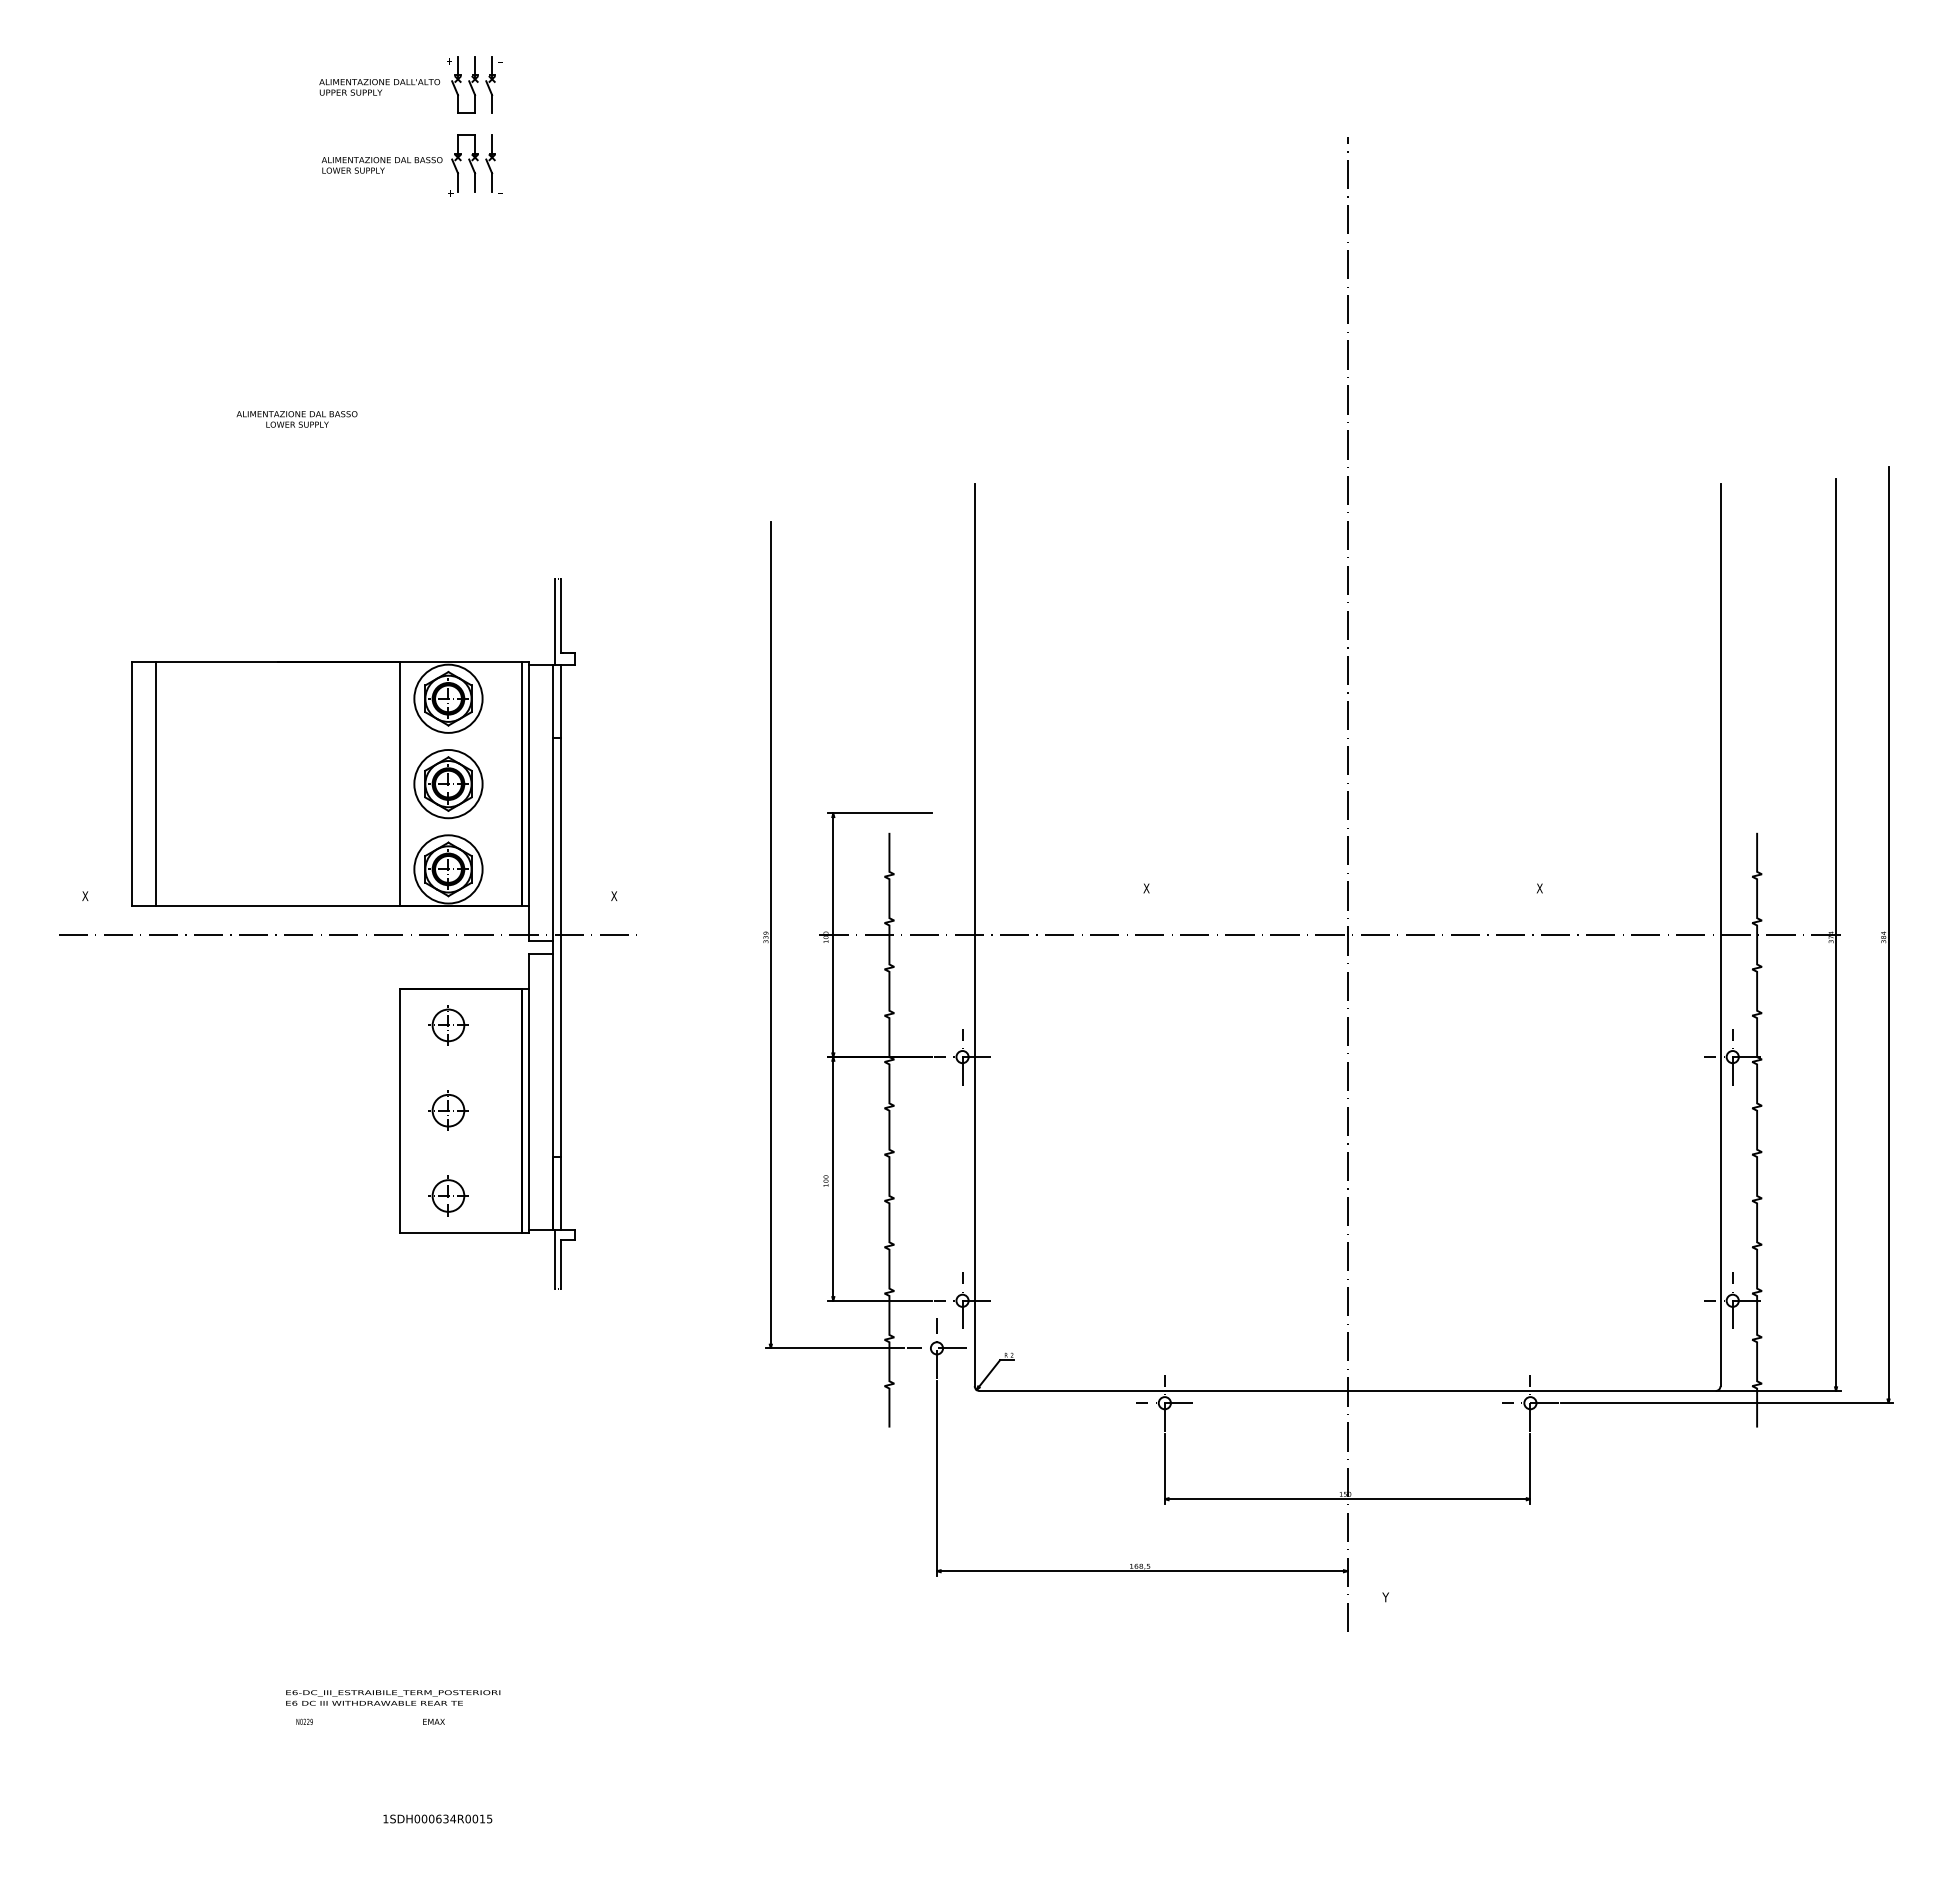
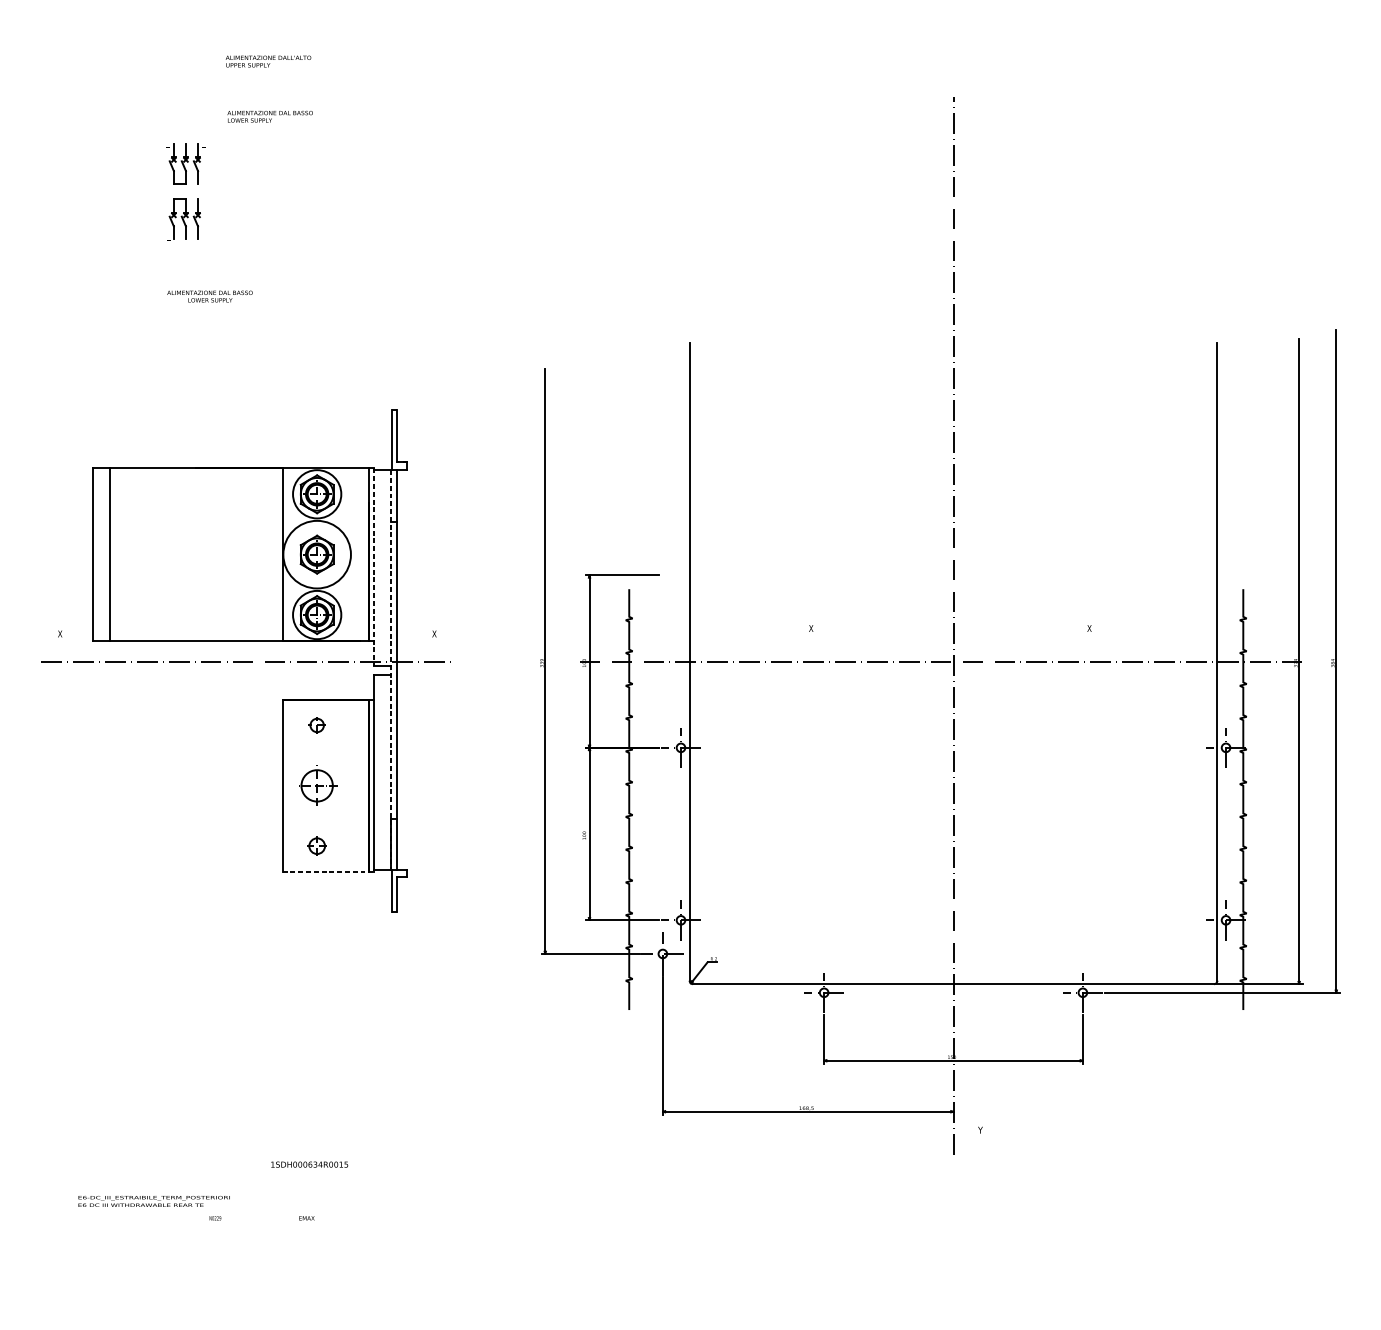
part: (474, 134) -> (185, 198), moved
circle: (448, 784) -> (317, 554), size x1.4
line: (528, 801) -> (373, 566), solid -> dashed
line: (553, 947) -> (391, 670), solid -> dashed
part: (448, 1025) -> (317, 725), size x0.6
part: (448, 1110) -> (317, 785), size x1.4
part: (448, 1195) -> (317, 845), size x0.7
line: (464, 1232) -> (328, 872), solid -> dashed
text: (393, 1697) -> (154, 1201), moved
text: (437, 1818) -> (309, 1164), moved

